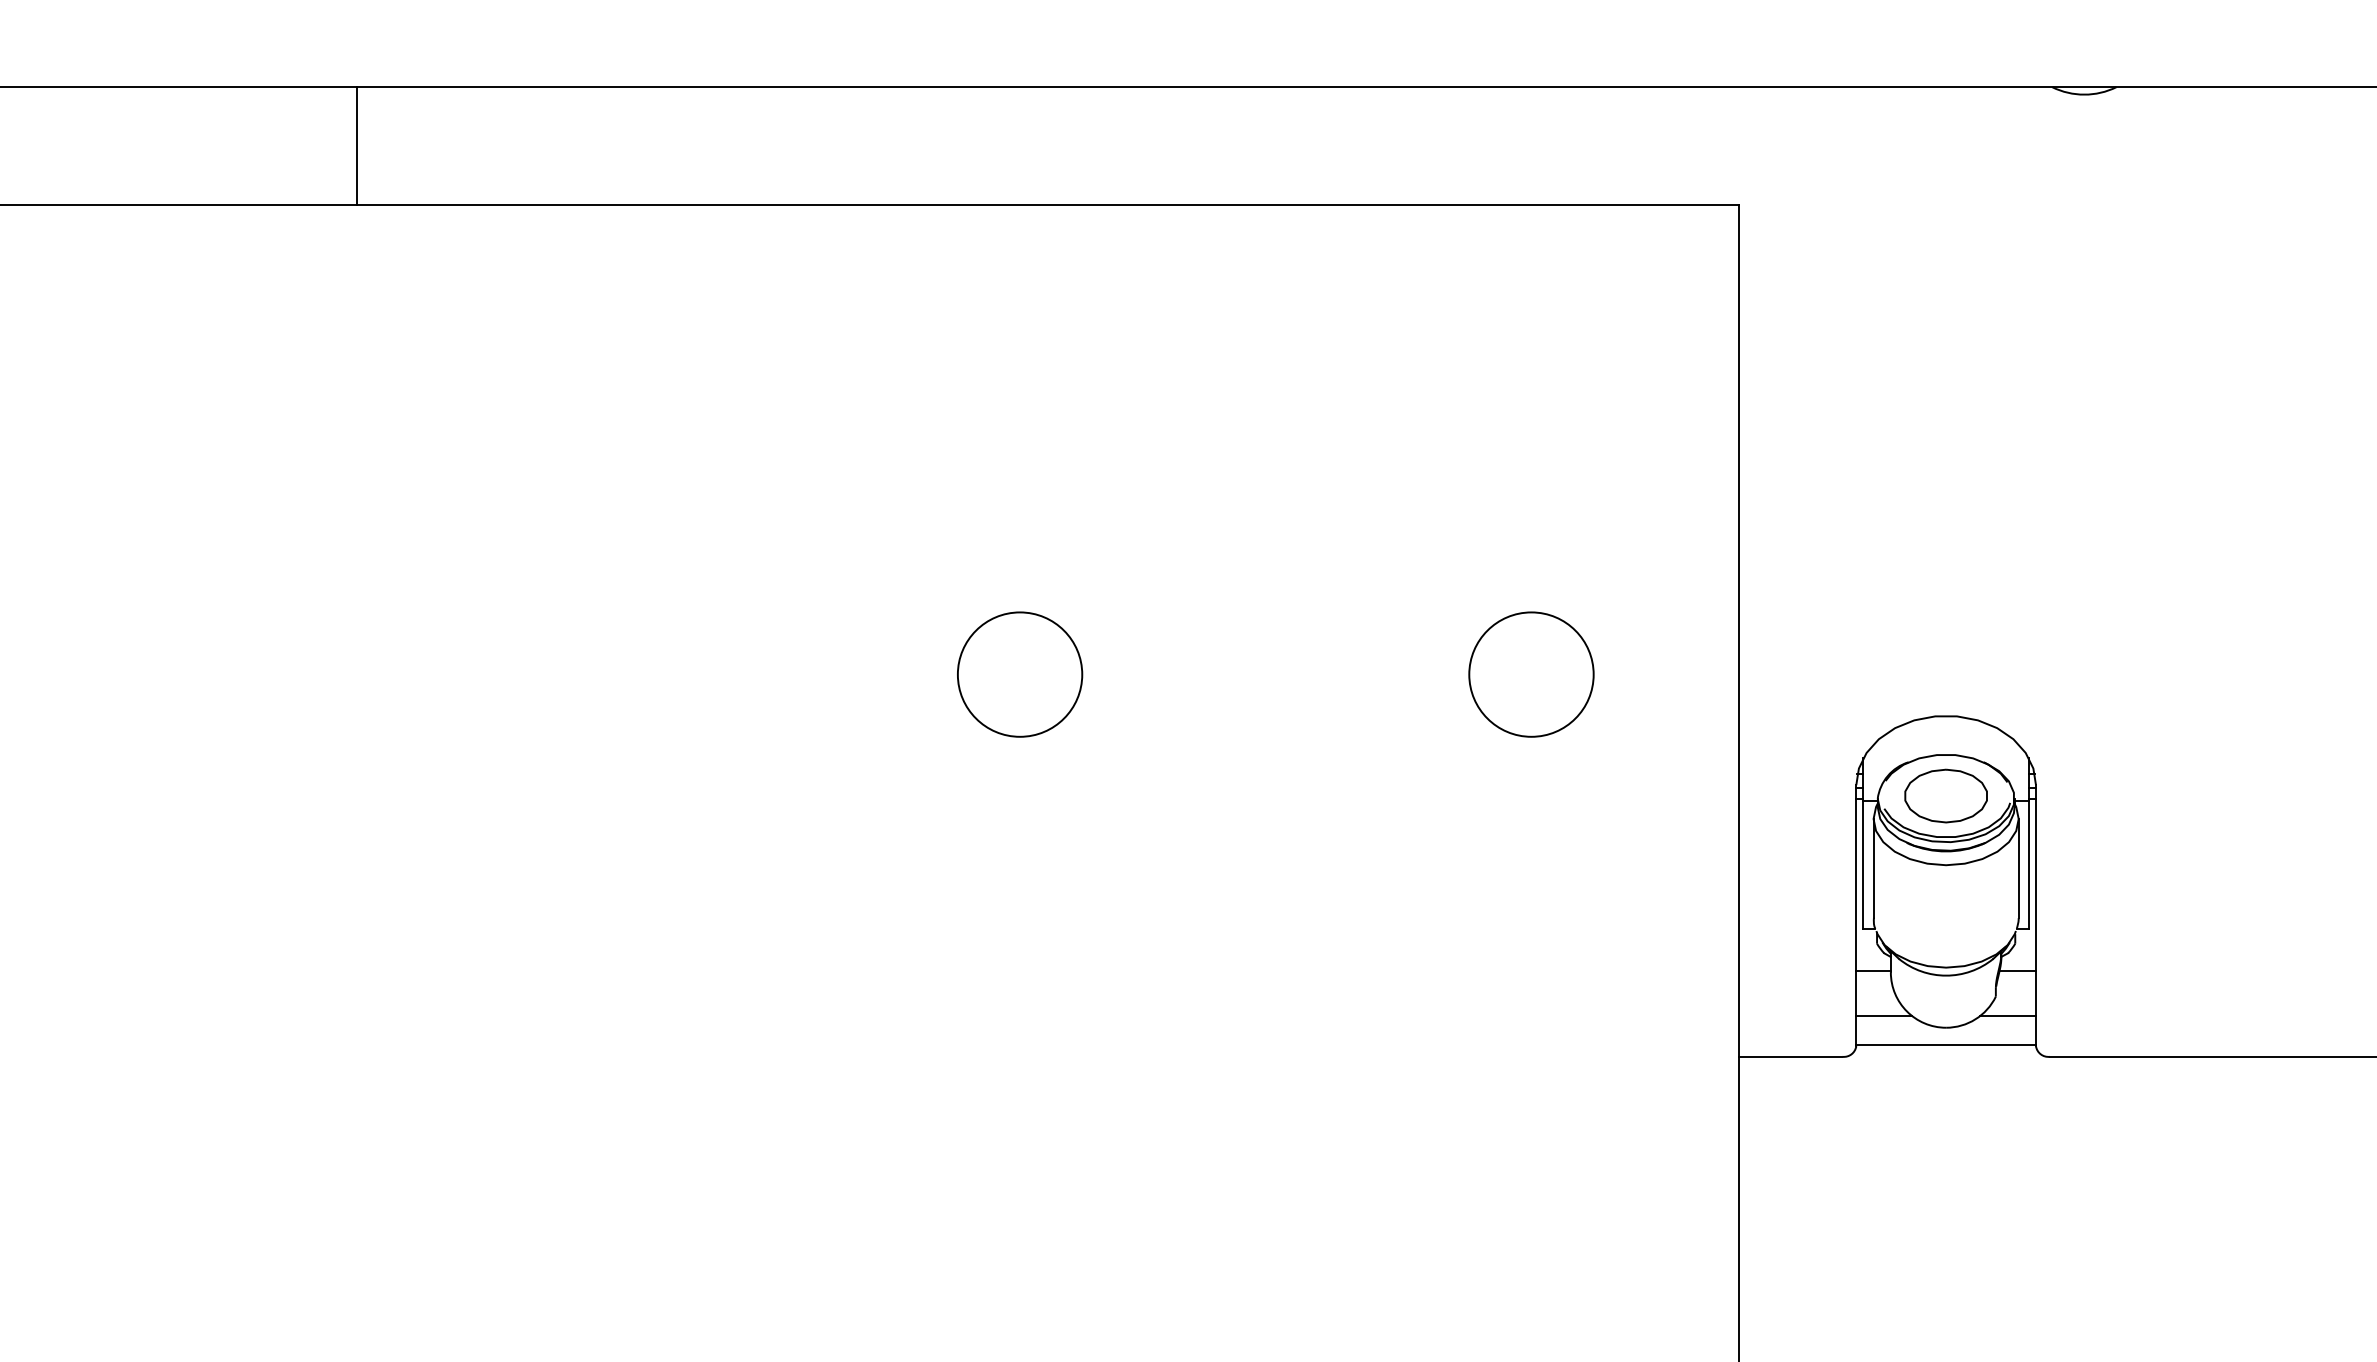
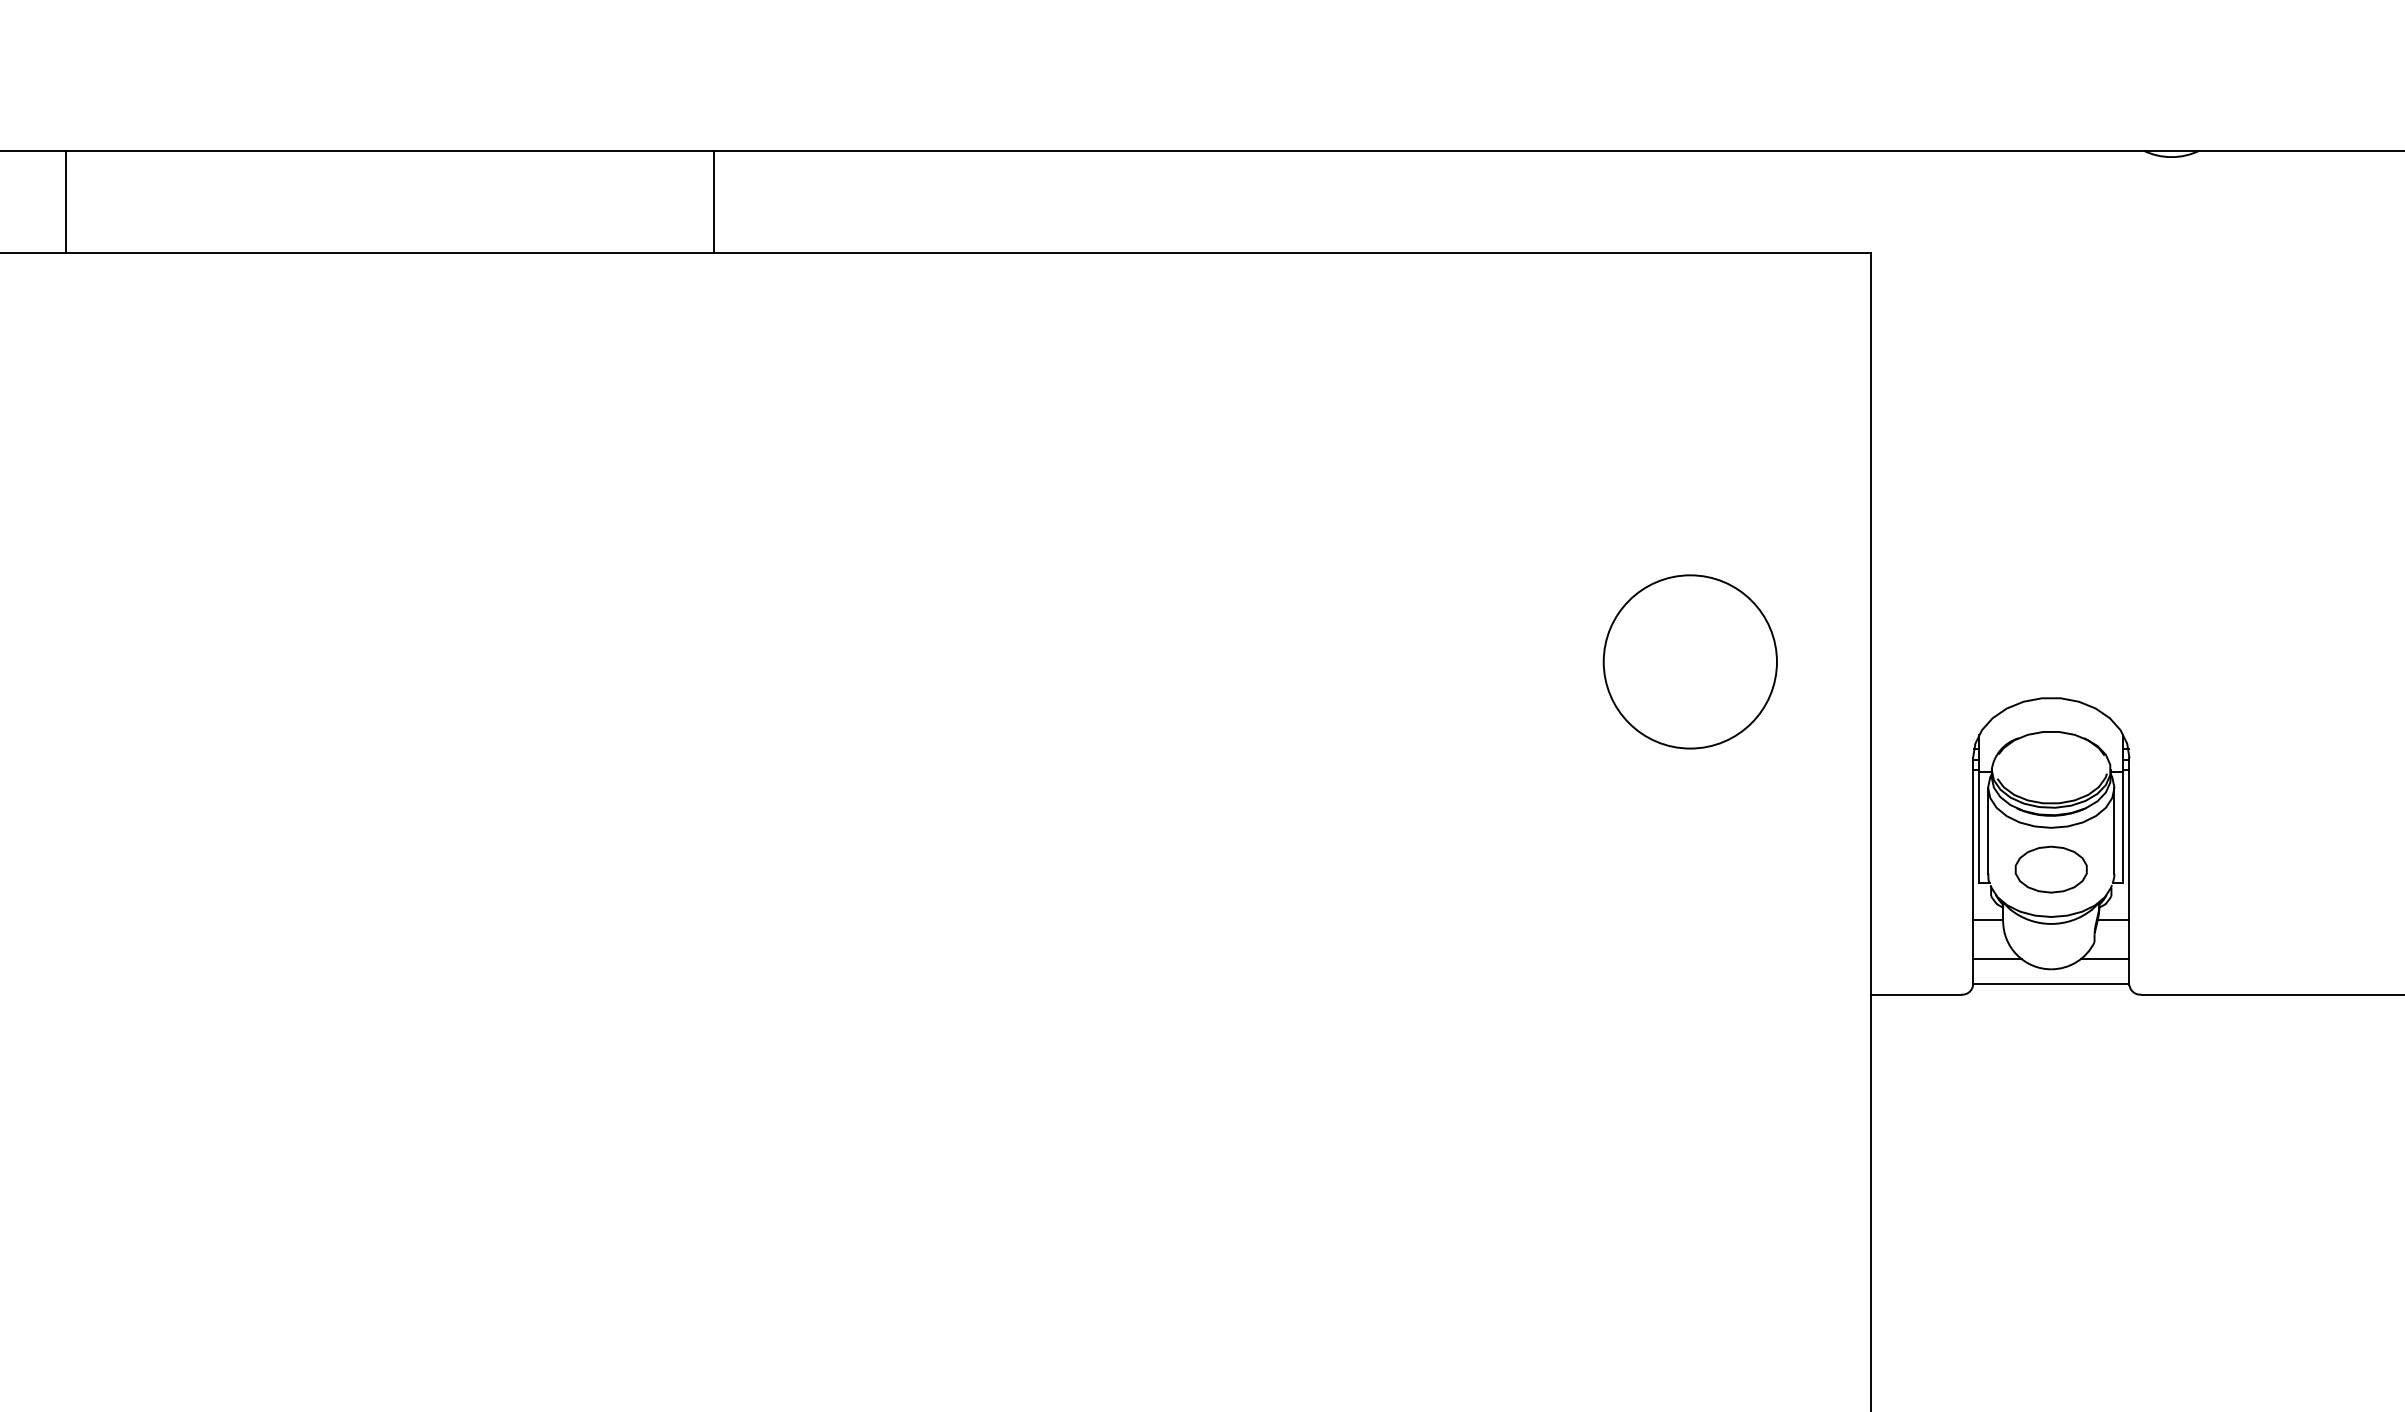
line: (356, 145) -> (713, 201), moved
circle: (1020, 674) -> (1245, 661), removed
circle: (1531, 674) -> (1690, 661), size x1.6
part: (1945, 795) -> (2050, 869), moved

